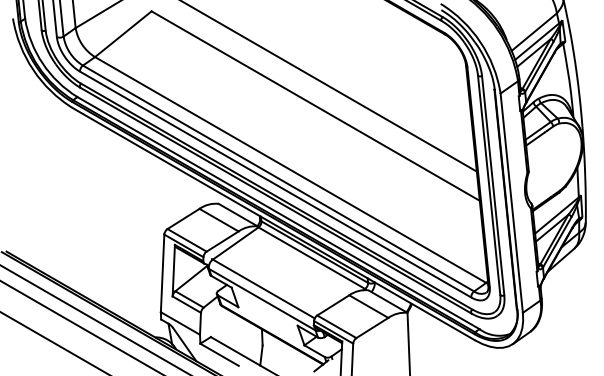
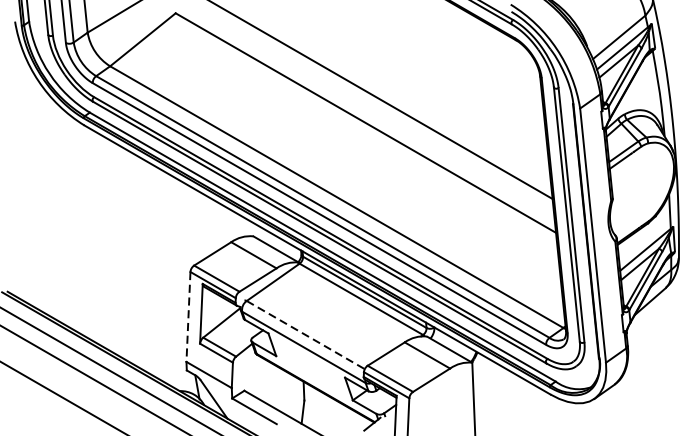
line: (162, 273) -> (188, 317), solid -> dashed
line: (263, 289) -> (305, 335), solid -> dashed

